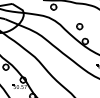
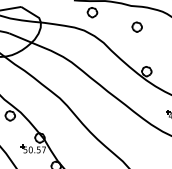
part: (79, 26) -> (136, 26), moved

